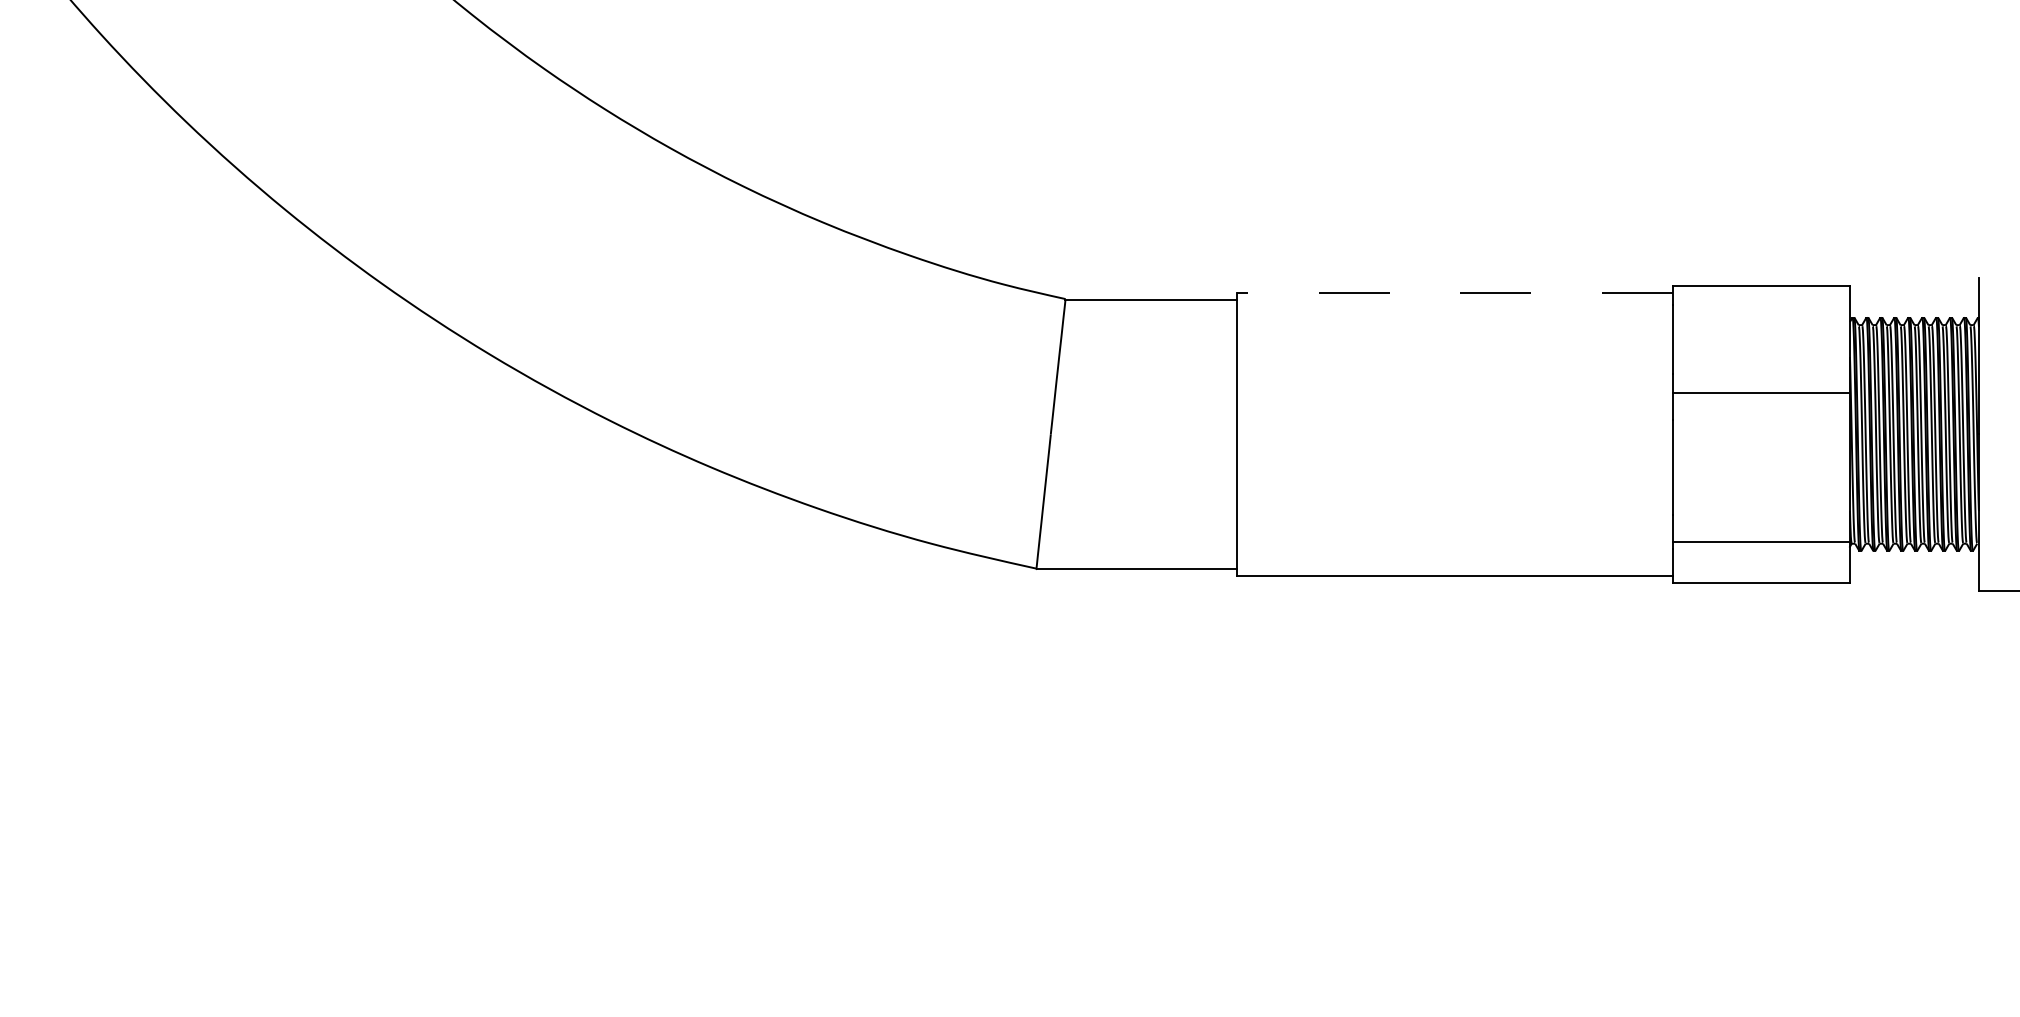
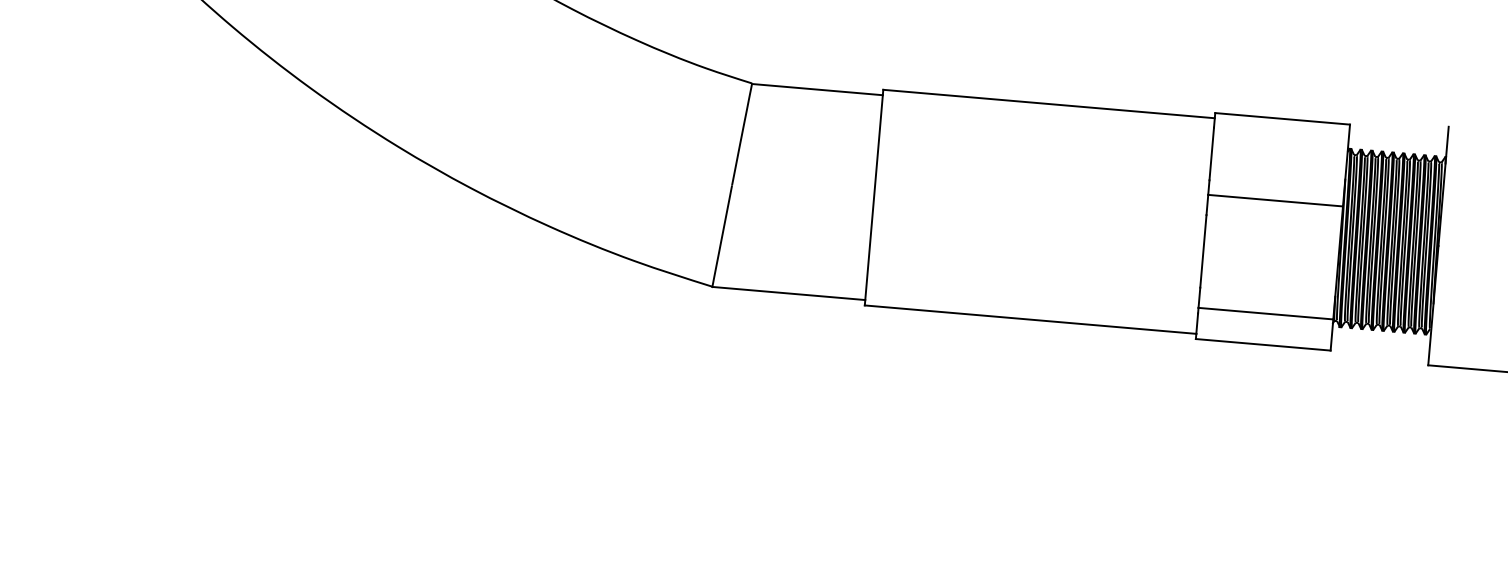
line: (1455, 292) -> (1049, 103), dashed -> solid

